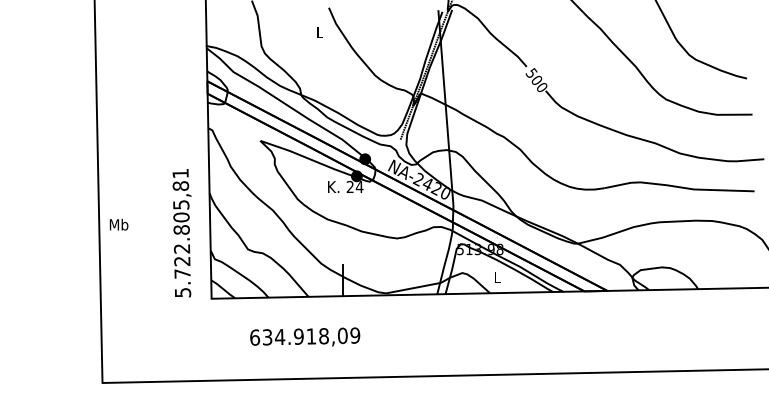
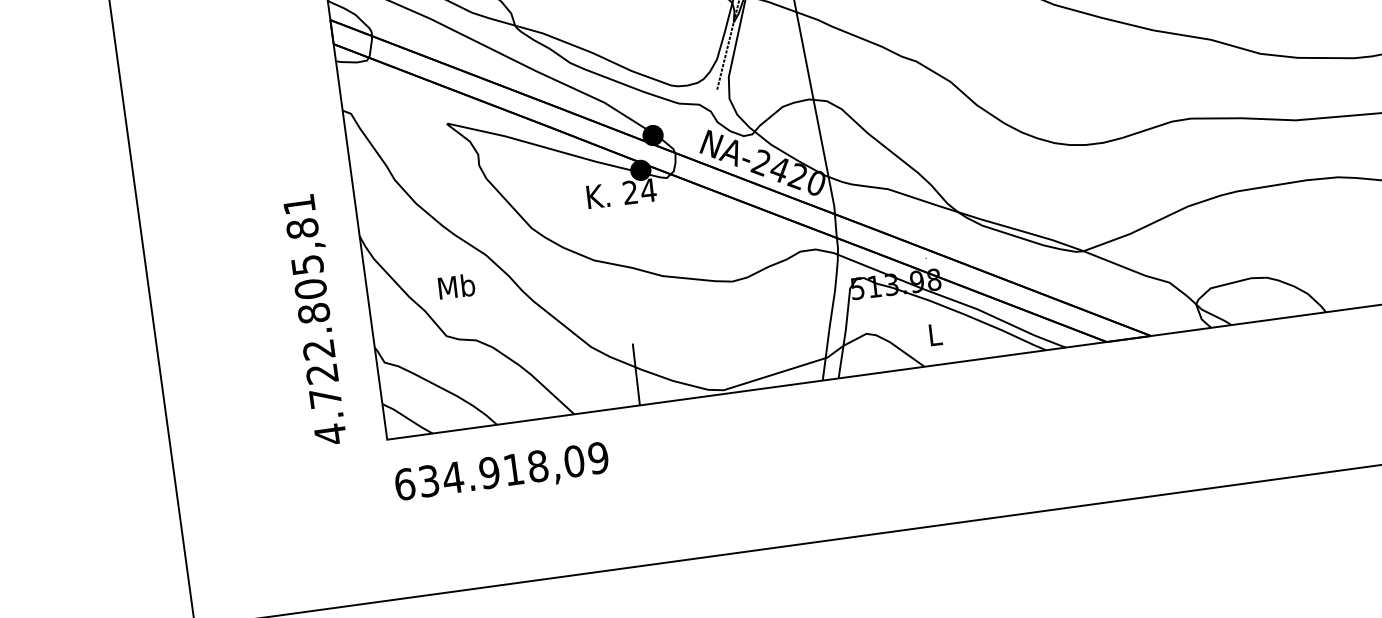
text: (118, 224) -> (455, 286), moved
text: (183, 292) -> (331, 433), 5.722.805,81 -> 4.722.805,81
text: (305, 336) -> (502, 470), moved

